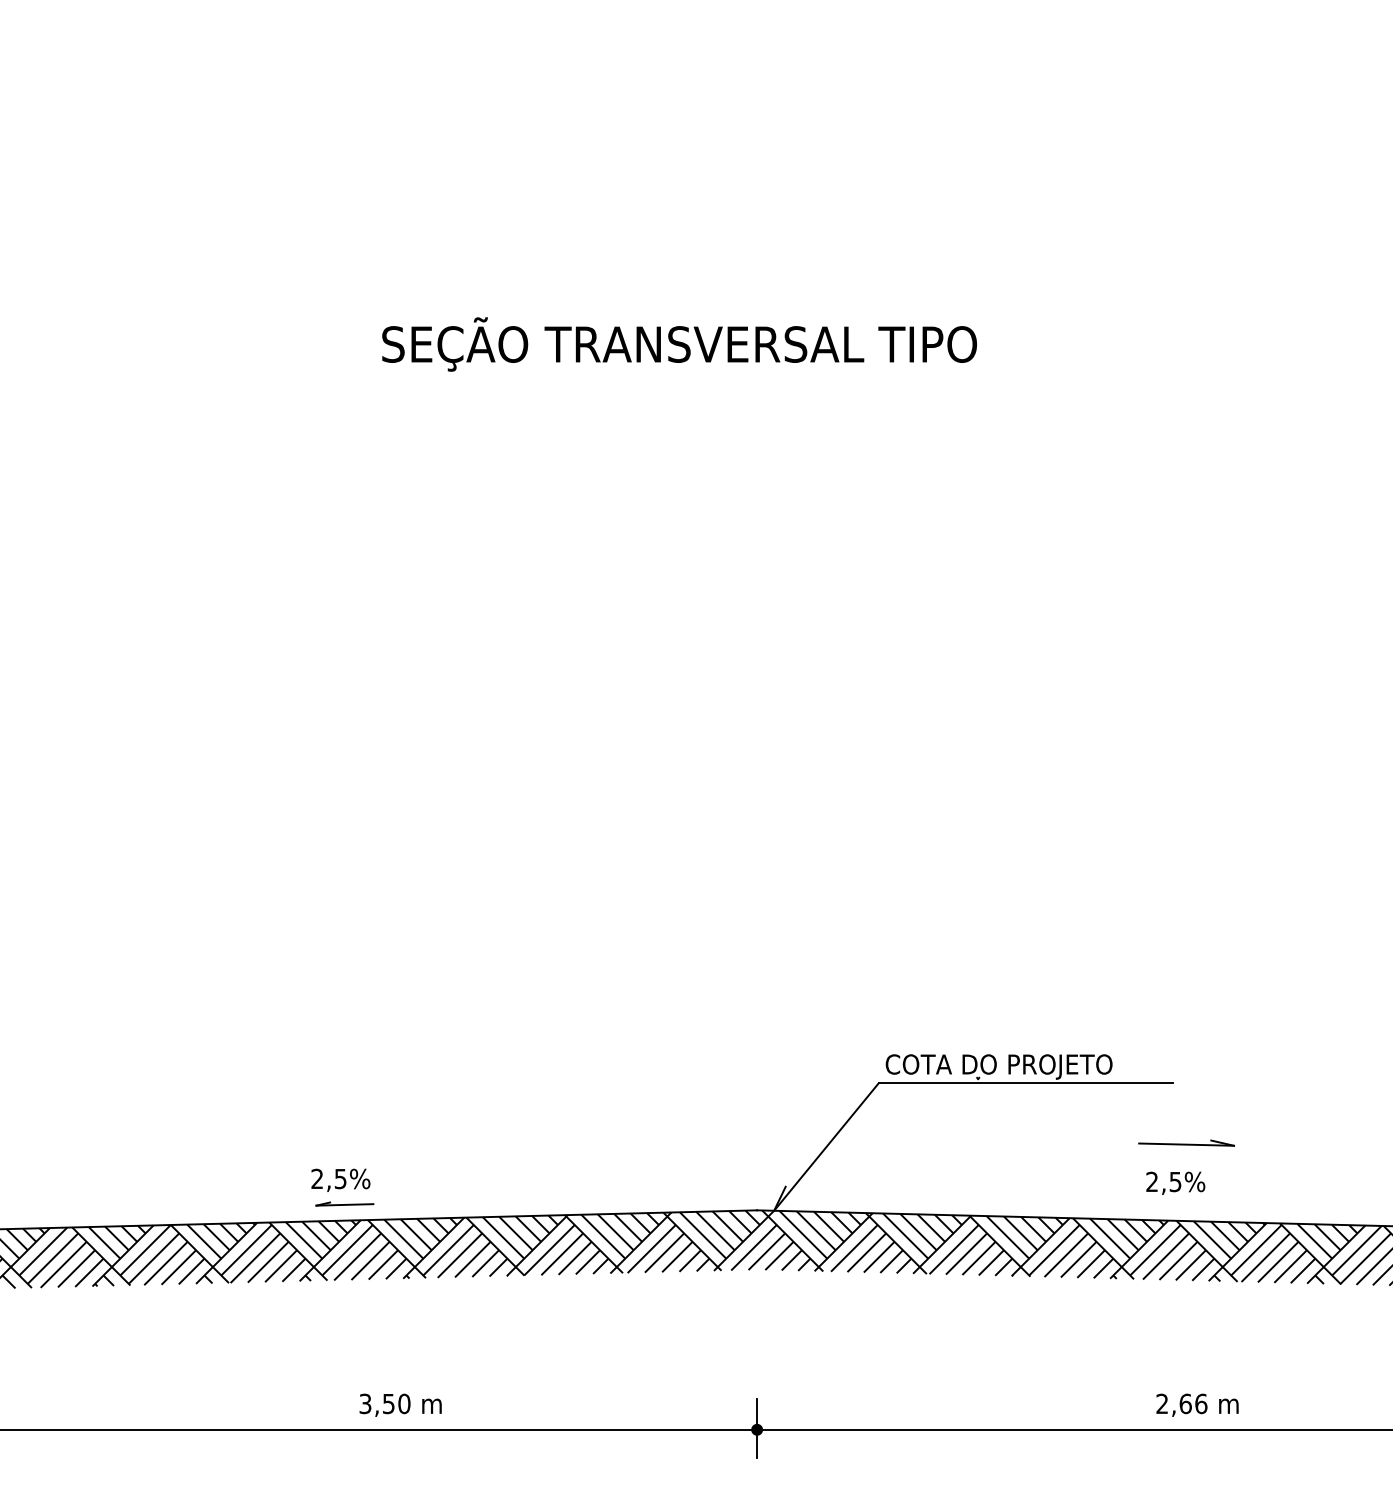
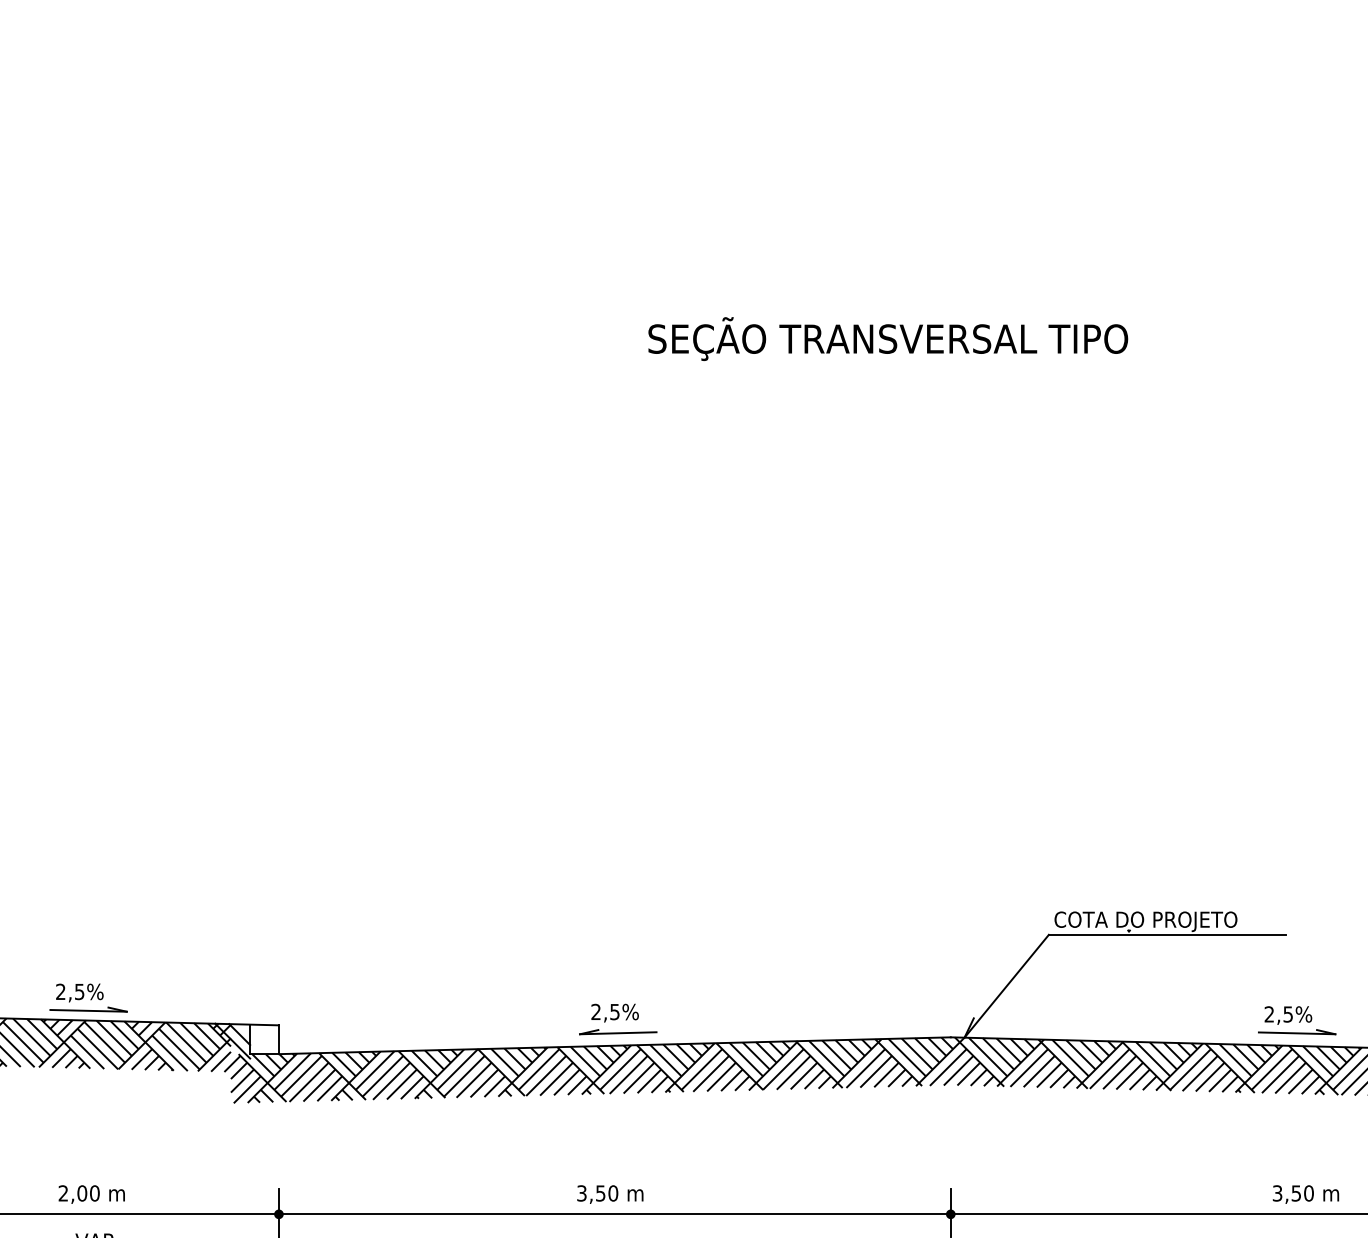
part: (1187, 1143) -> (1297, 1032), moved
part: (345, 1204) -> (618, 1032), size x1.67
text: (1182, 1403) -> (1293, 1193), 2,66 -> 3,50
text: (400, 1405) -> (610, 1194), moved

